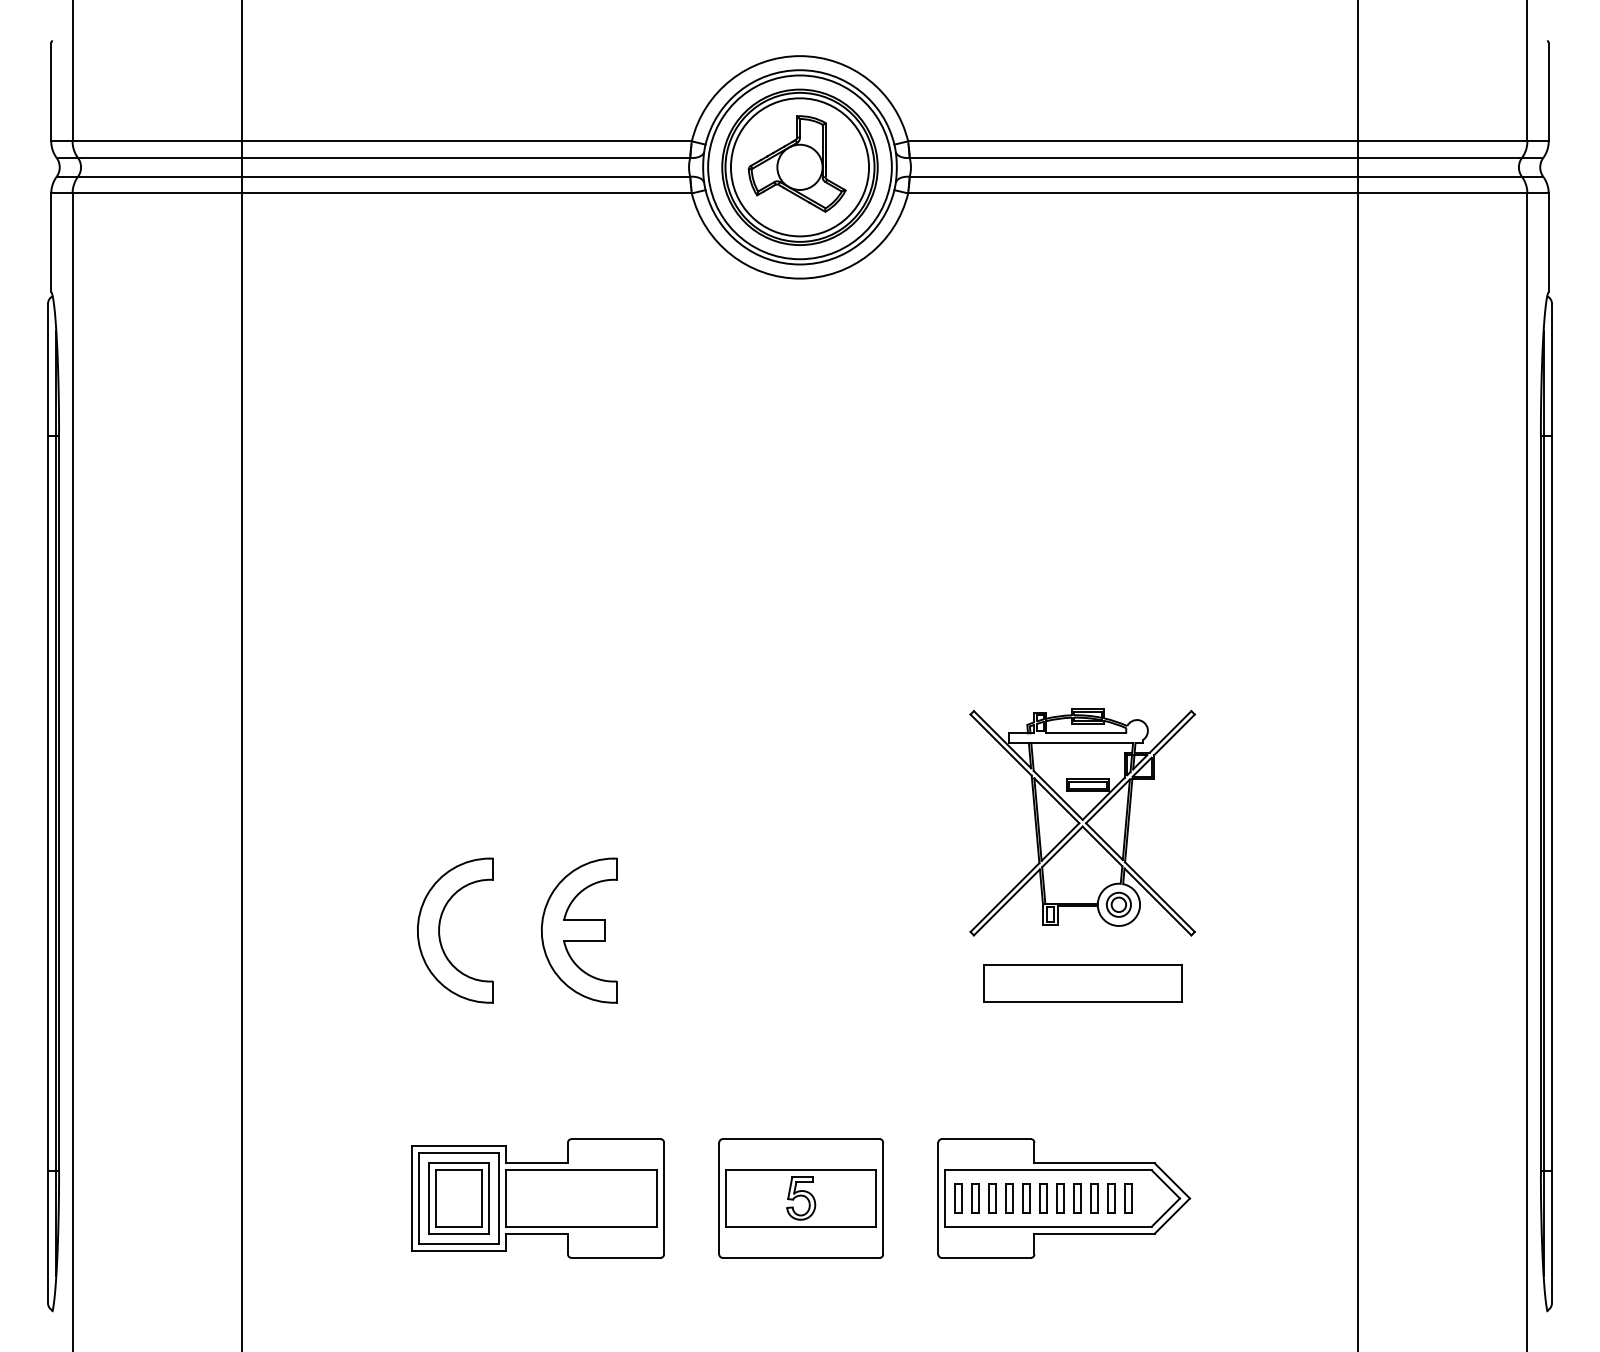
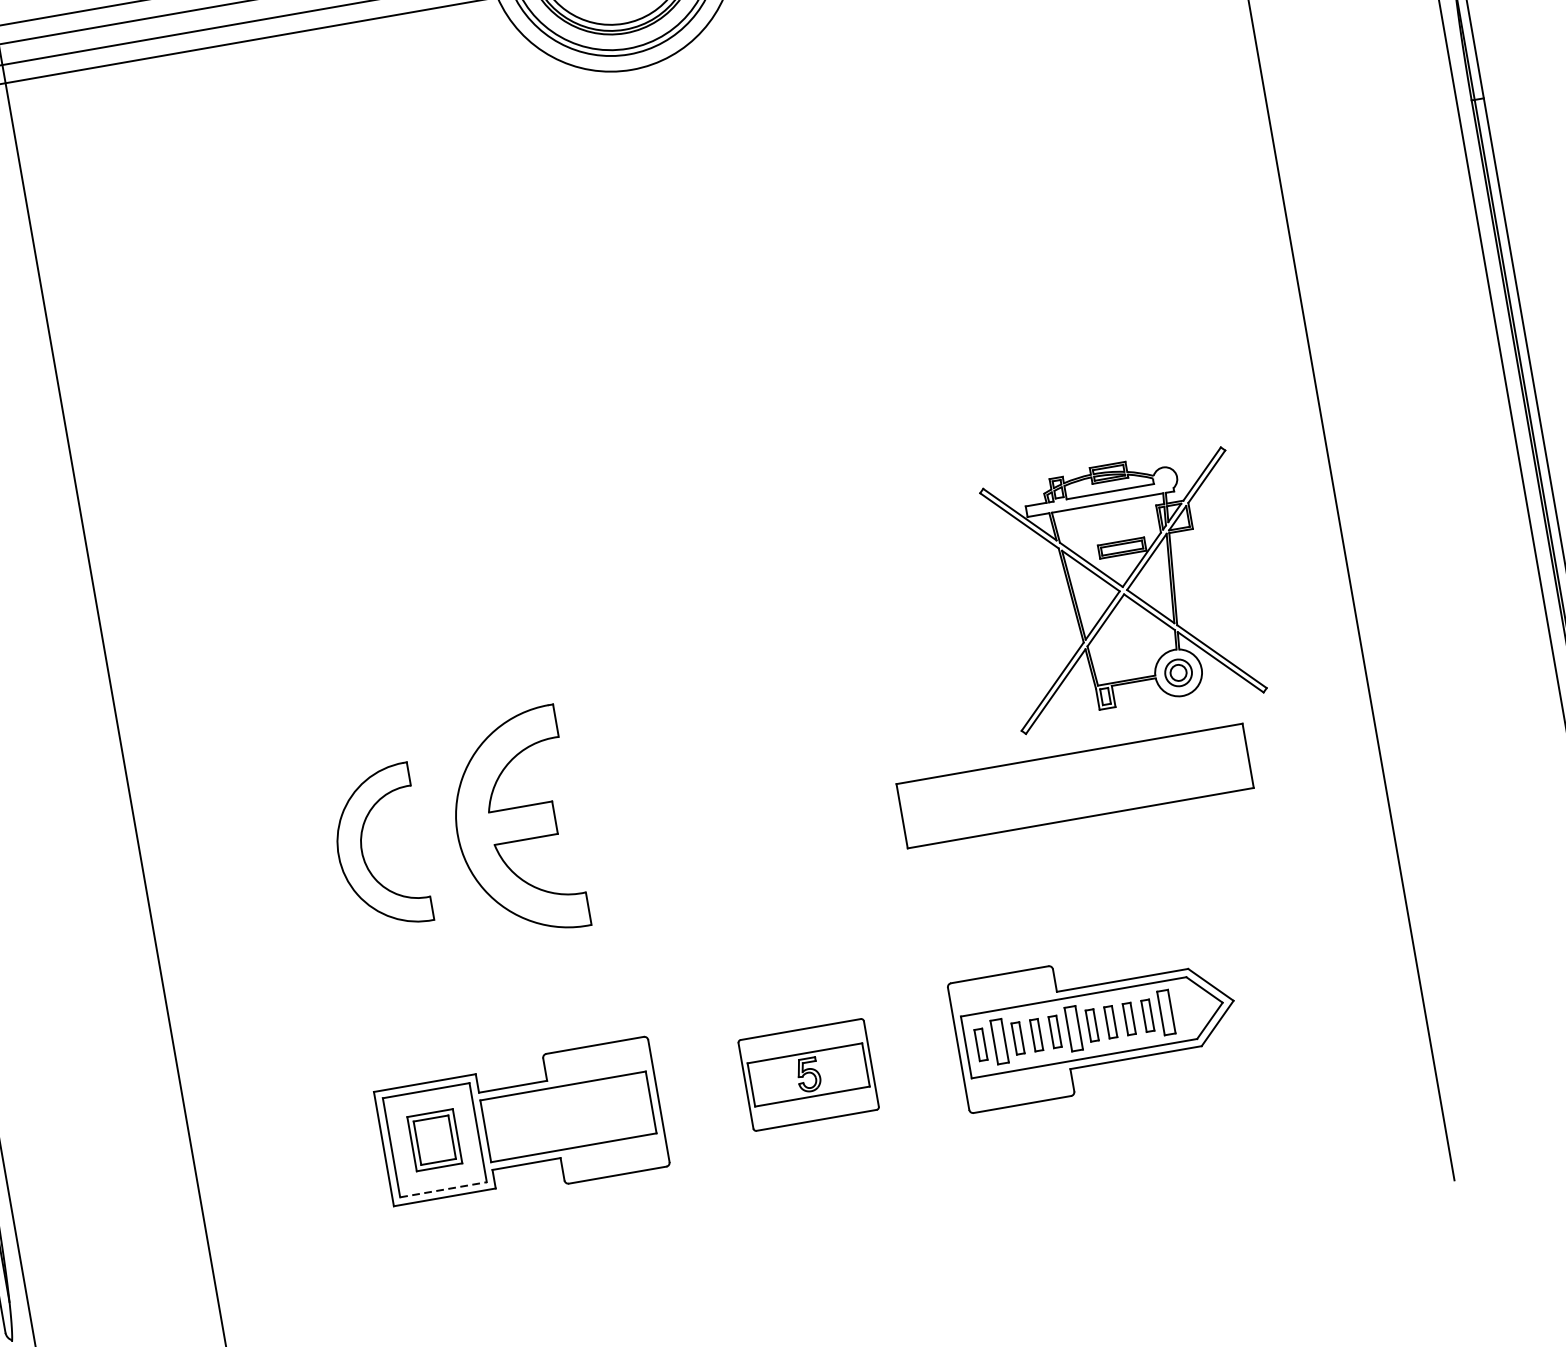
part: (1082, 822) -> (1123, 589), moved
part: (579, 930) -> (515, 824), size x1.4
part: (1082, 983) -> (1075, 786), size x1.6
part: (458, 1198) -> (434, 1140), size x0.7
part: (800, 1198) -> (807, 1075), size x0.7
part: (975, 1198) -> (999, 1041), size x1.4
part: (1043, 1198) -> (1073, 1028), size x1.4
part: (1128, 1198) -> (1166, 1012), size x1.4
line: (459, 1243) -> (443, 1189), solid -> dashed

